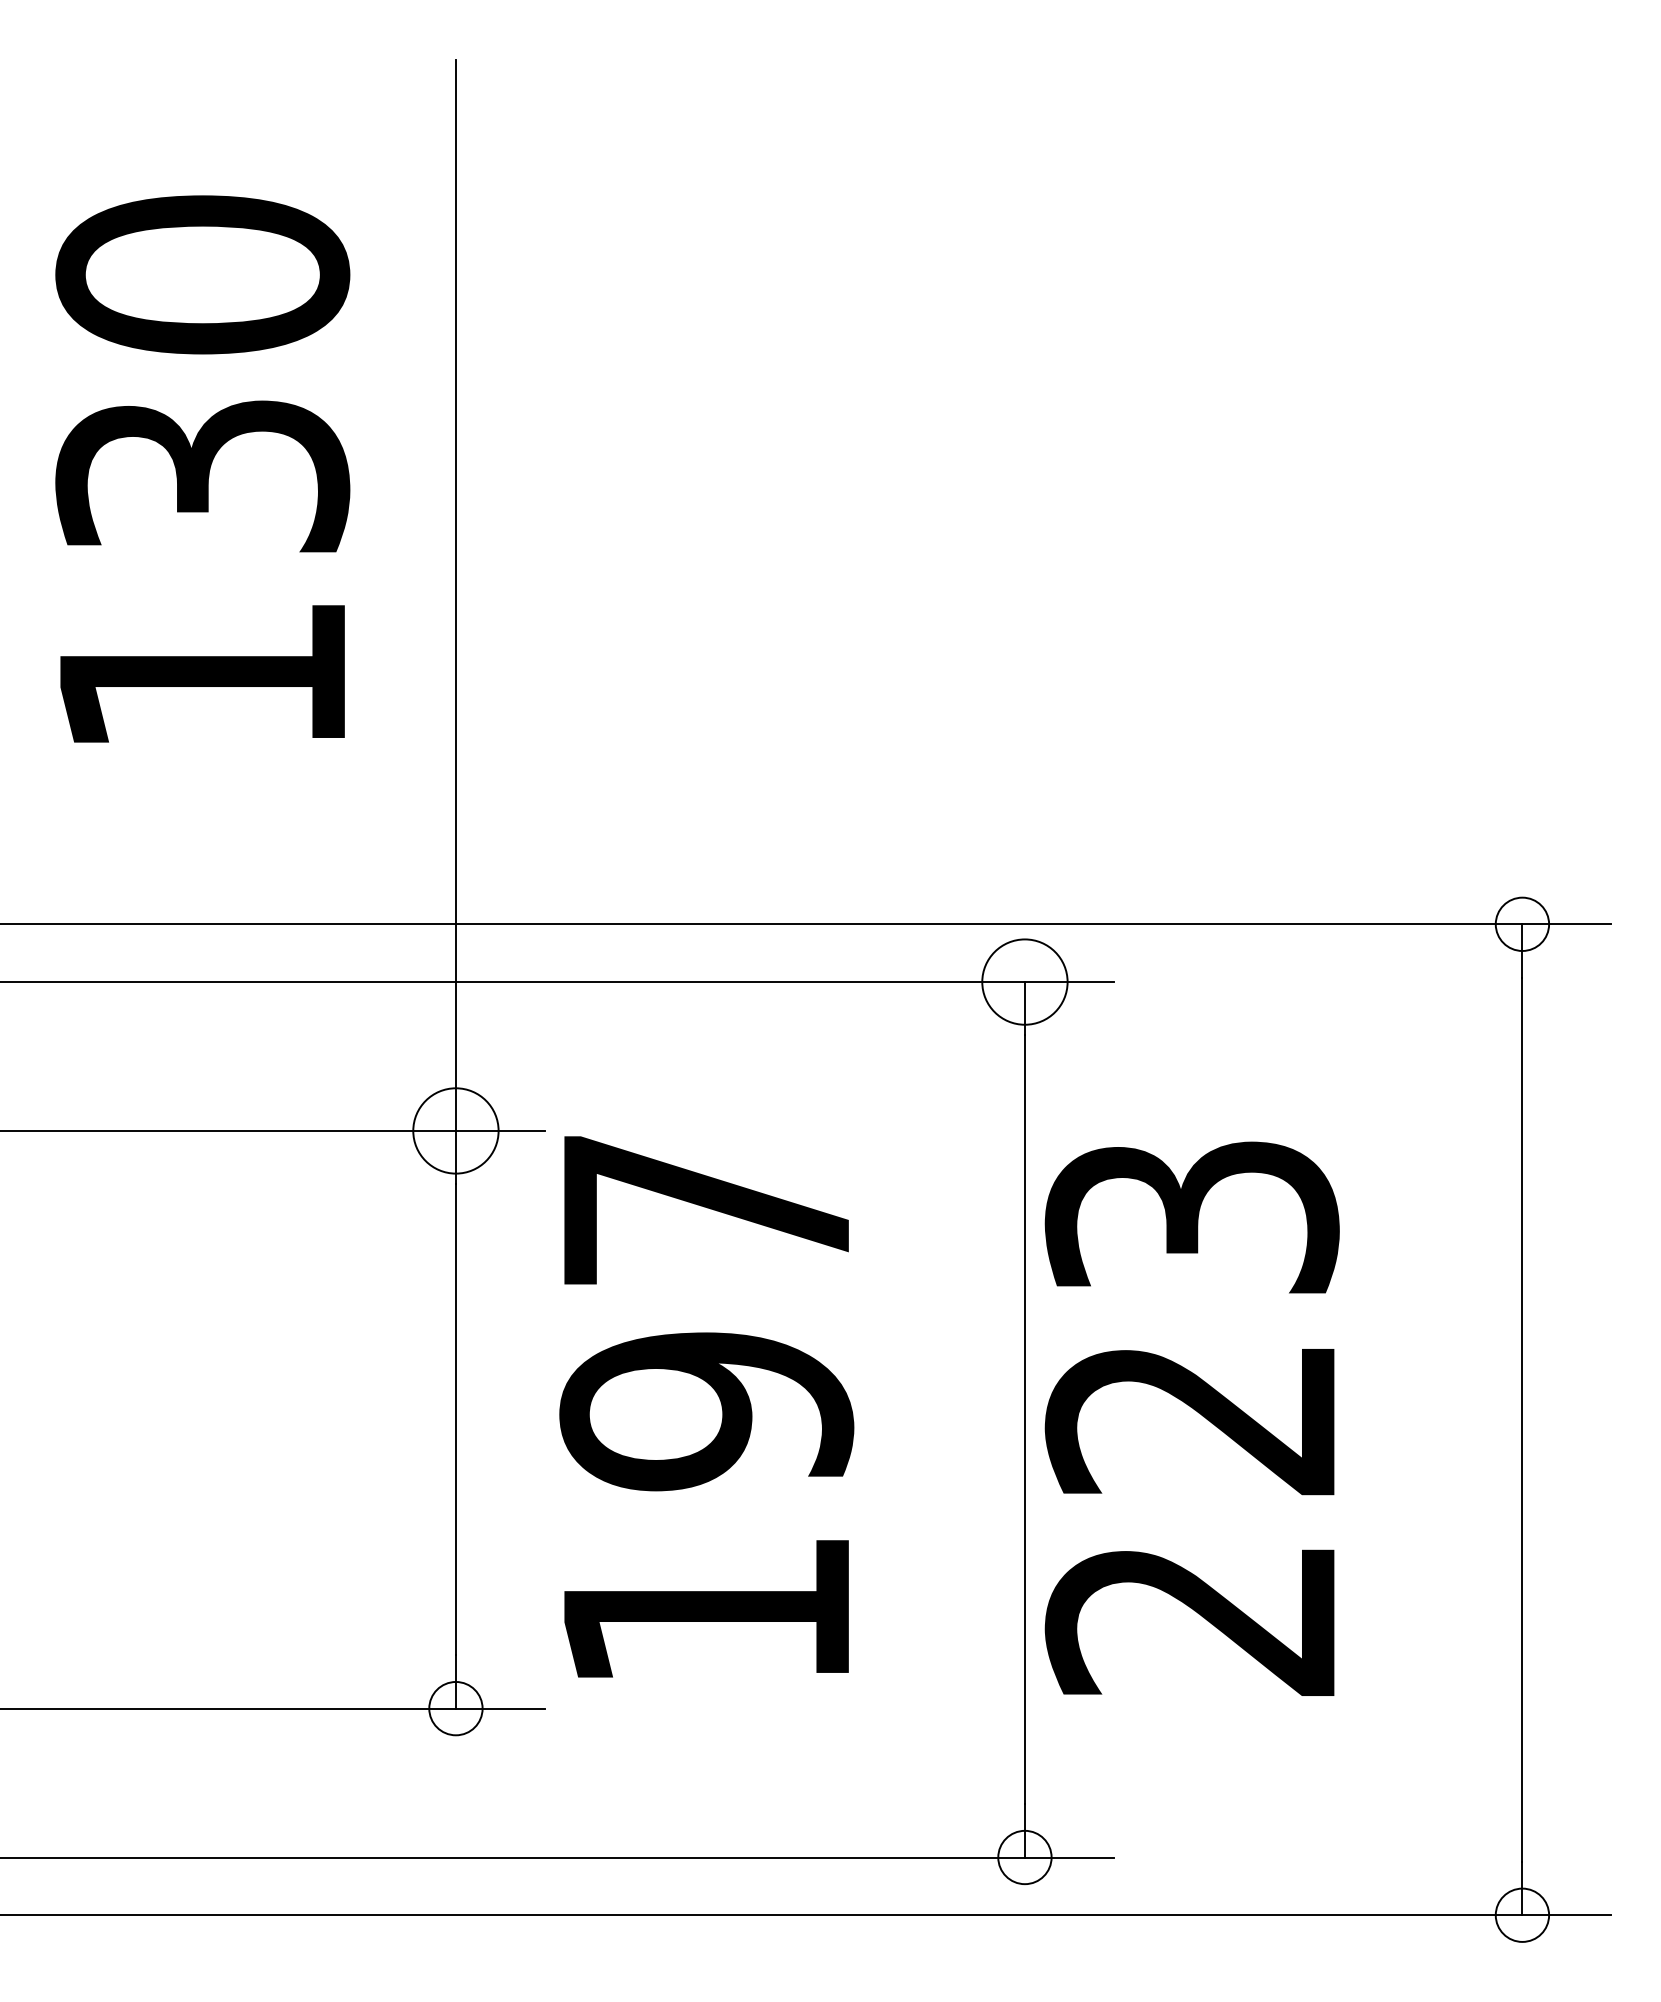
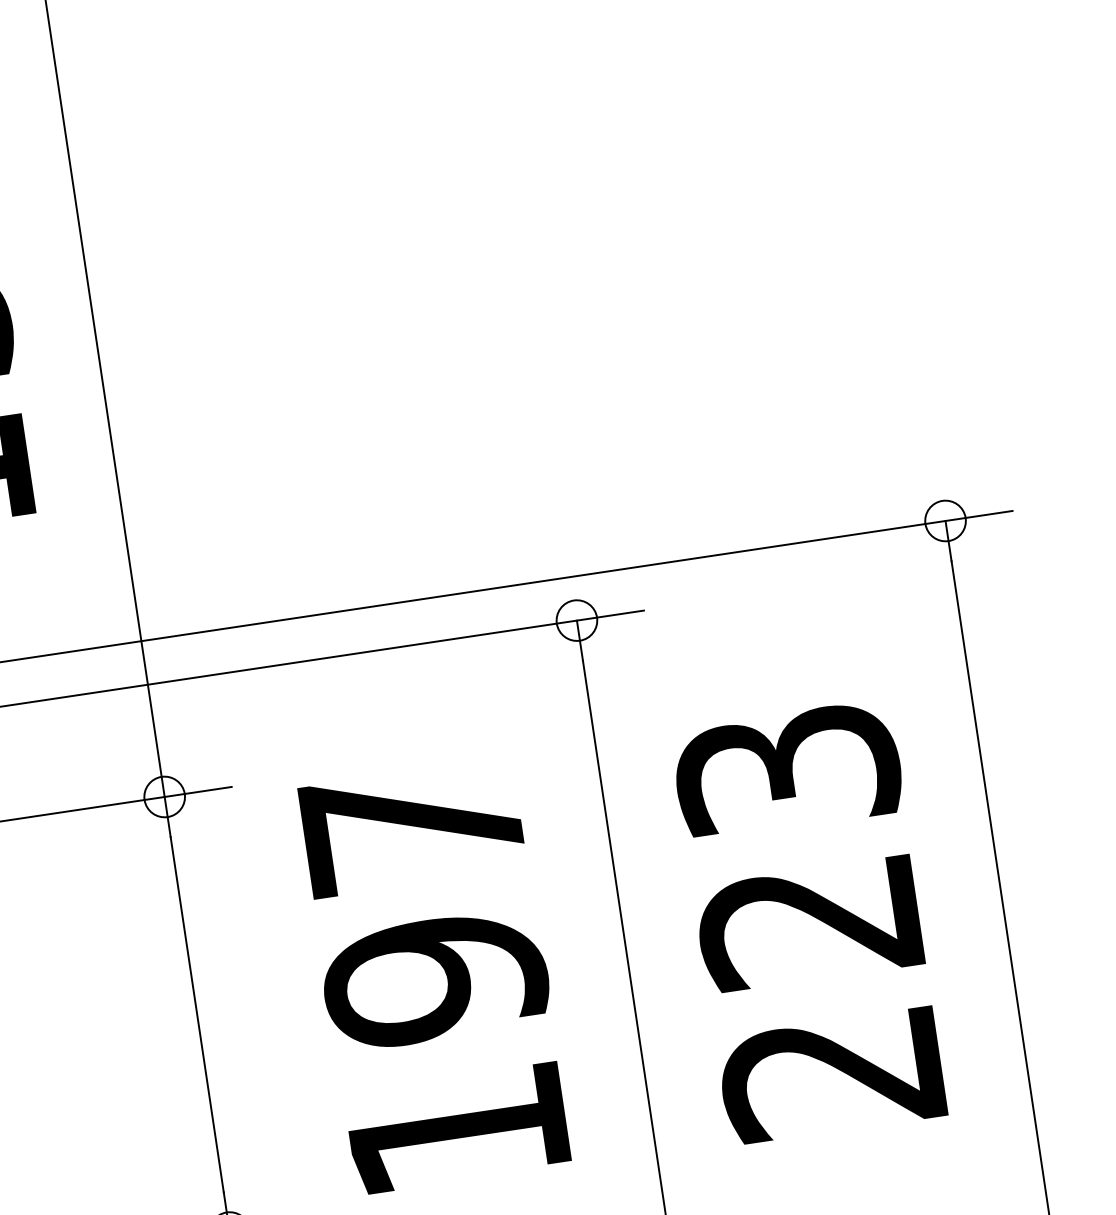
circle: (1024, 981) -> (576, 620), size x0.62
circle: (455, 1130) -> (164, 796), size x0.62
text: (706, 1406) -> (434, 975), moved
text: (1191, 1418) -> (809, 922), moved

